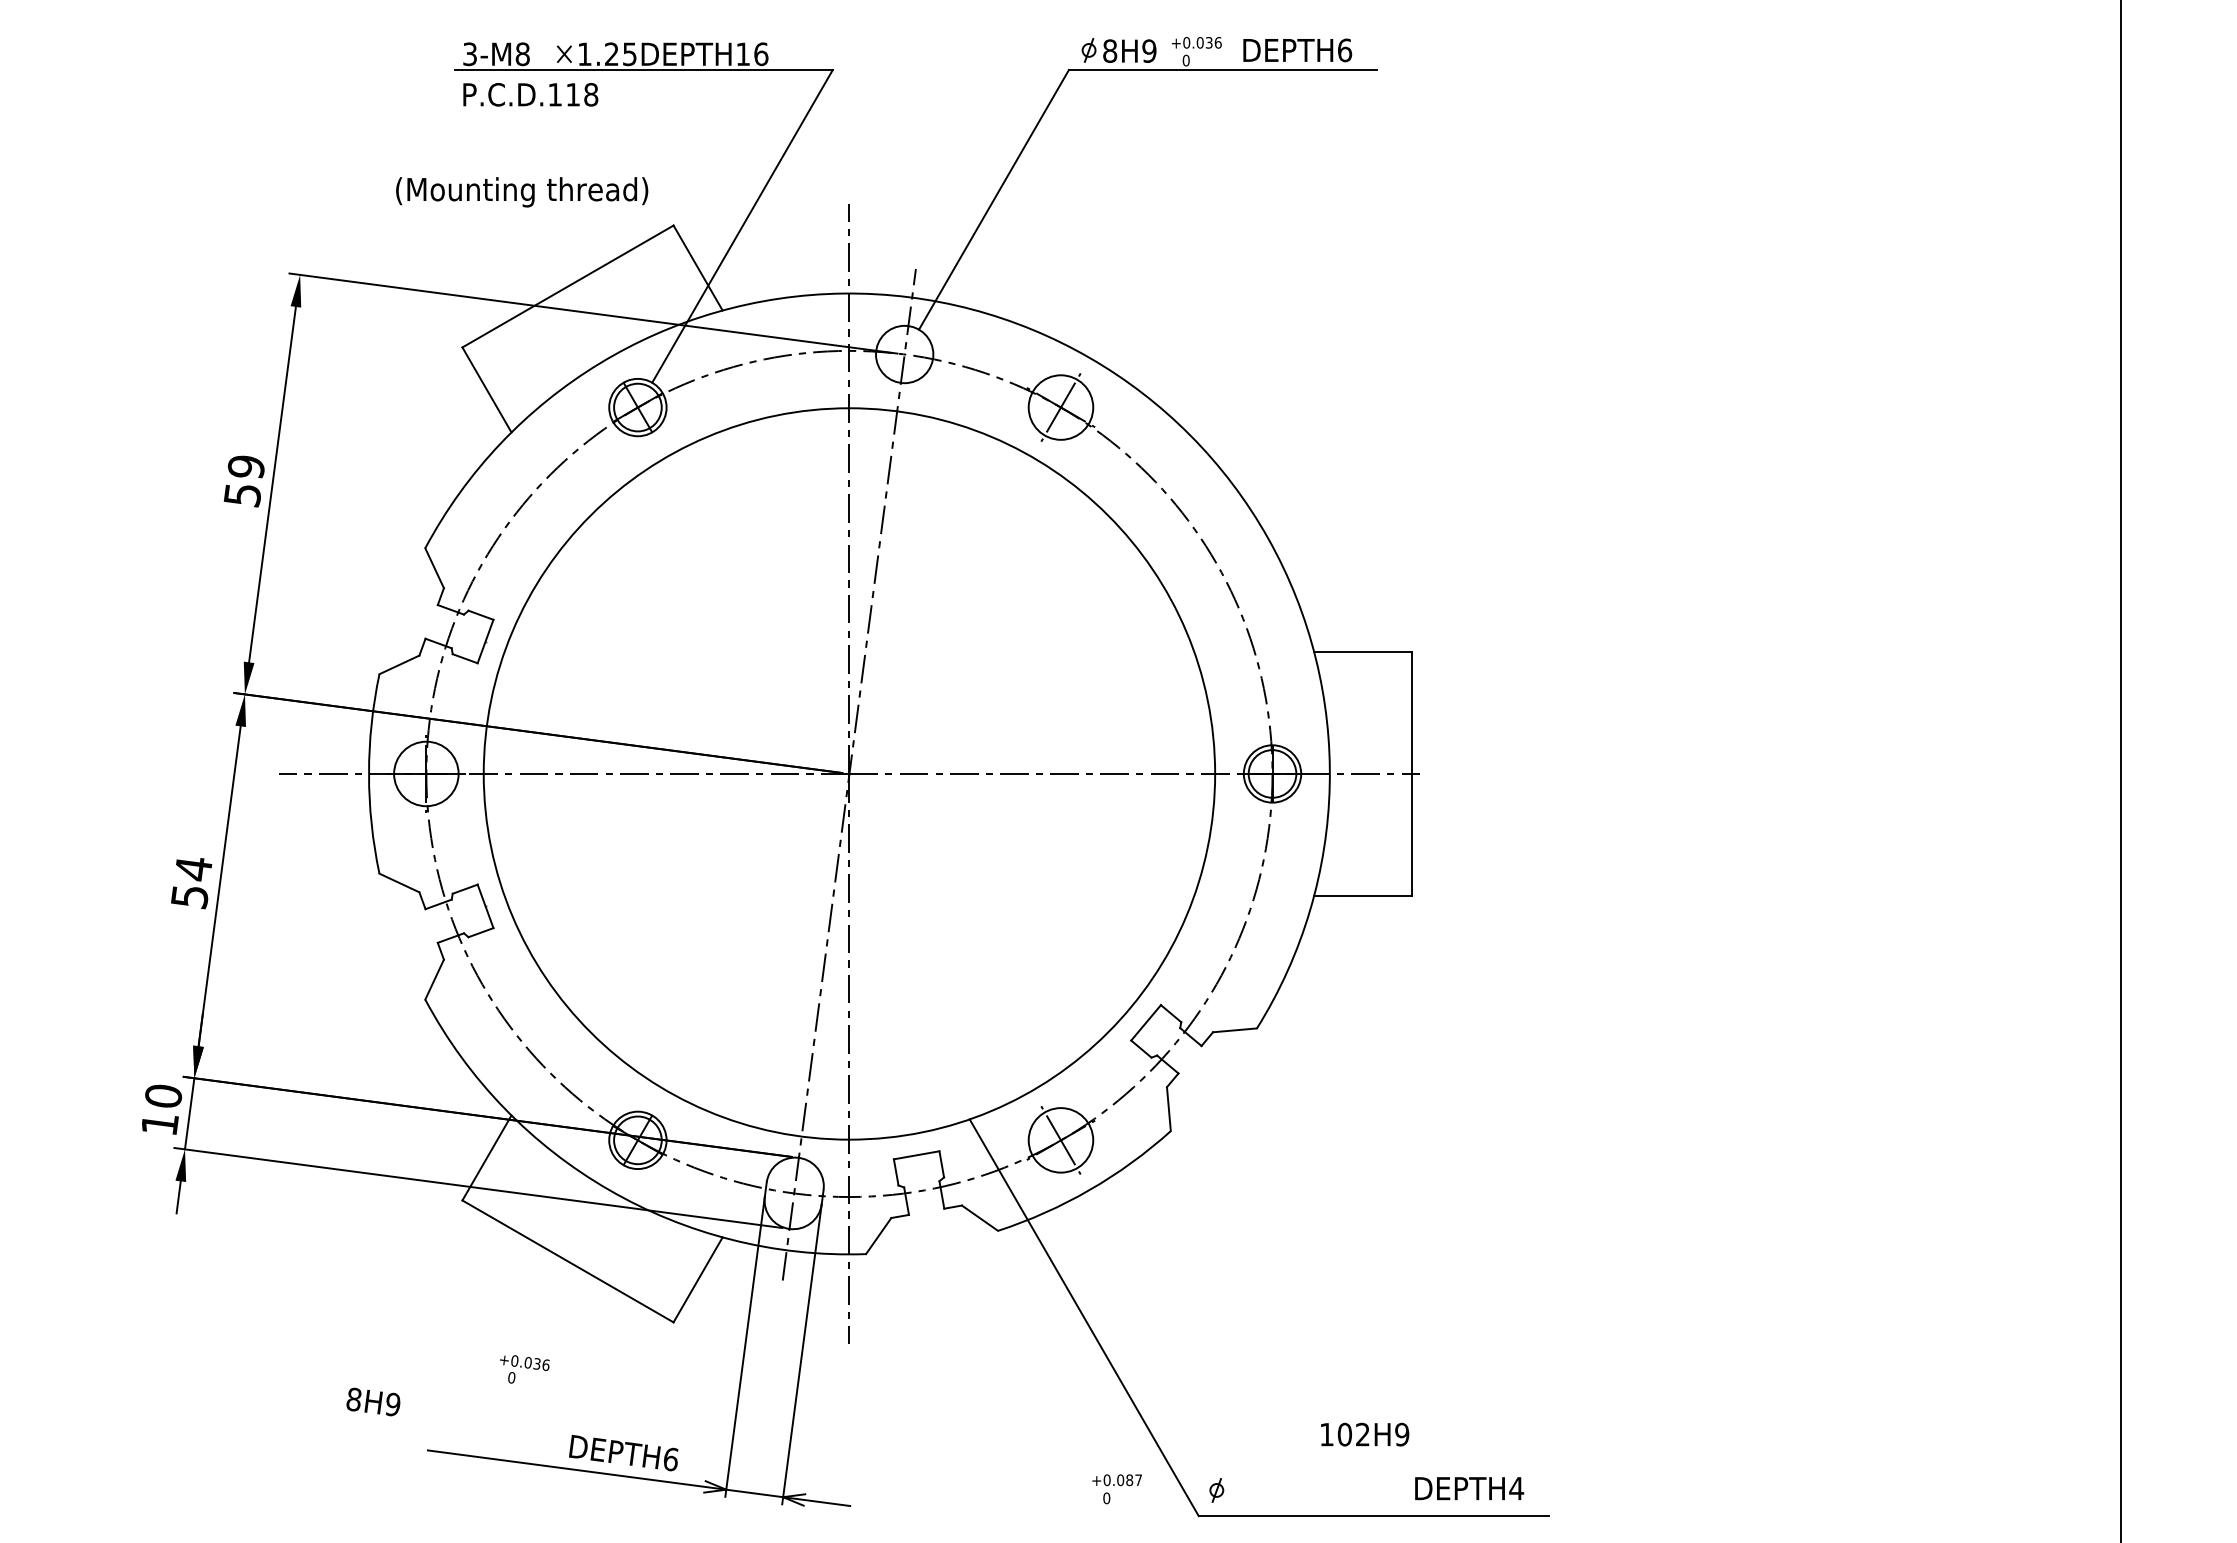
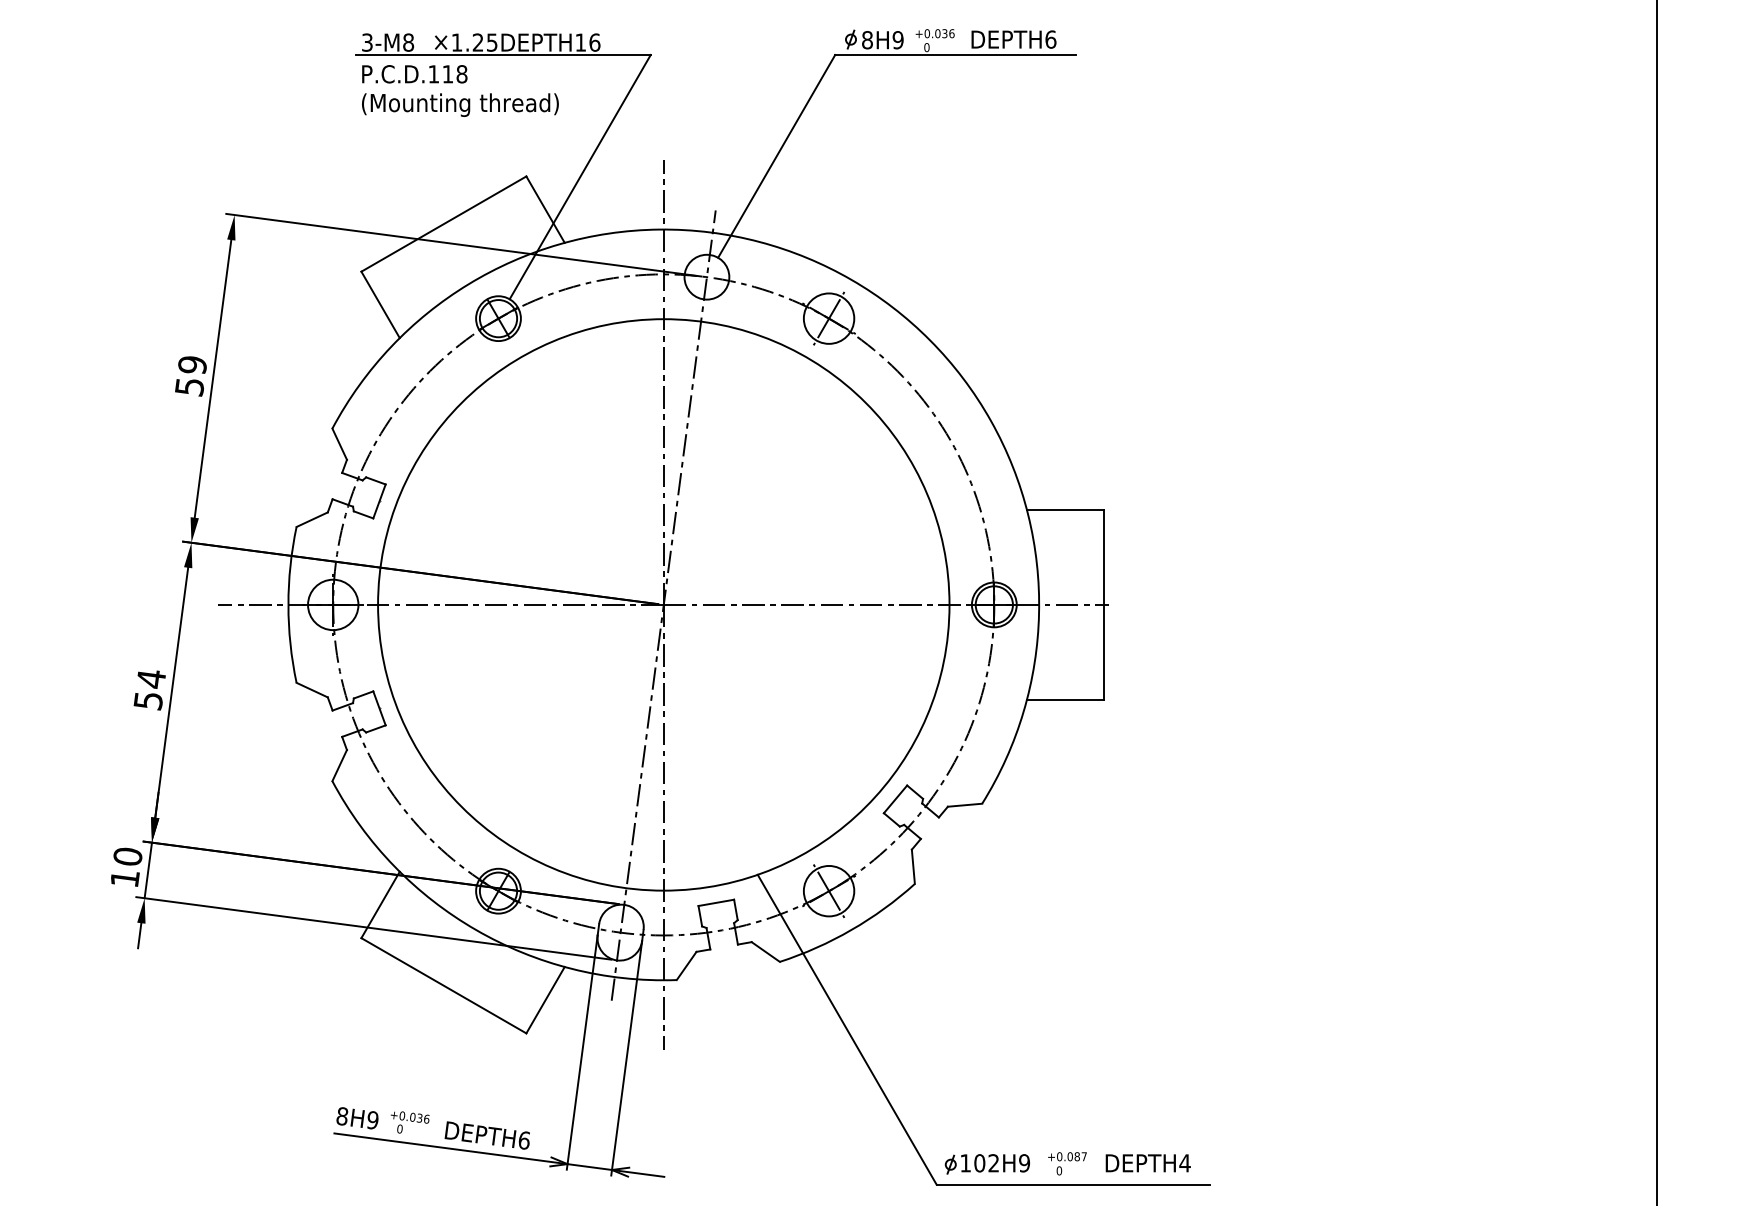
text: (522, 192) -> (460, 105), moved
text: (524, 1369) -> (409, 1122), moved
text: (373, 1401) -> (357, 1117), moved
text: (1365, 1434) -> (995, 1163), moved
text: (1116, 1489) -> (1066, 1163), moved

